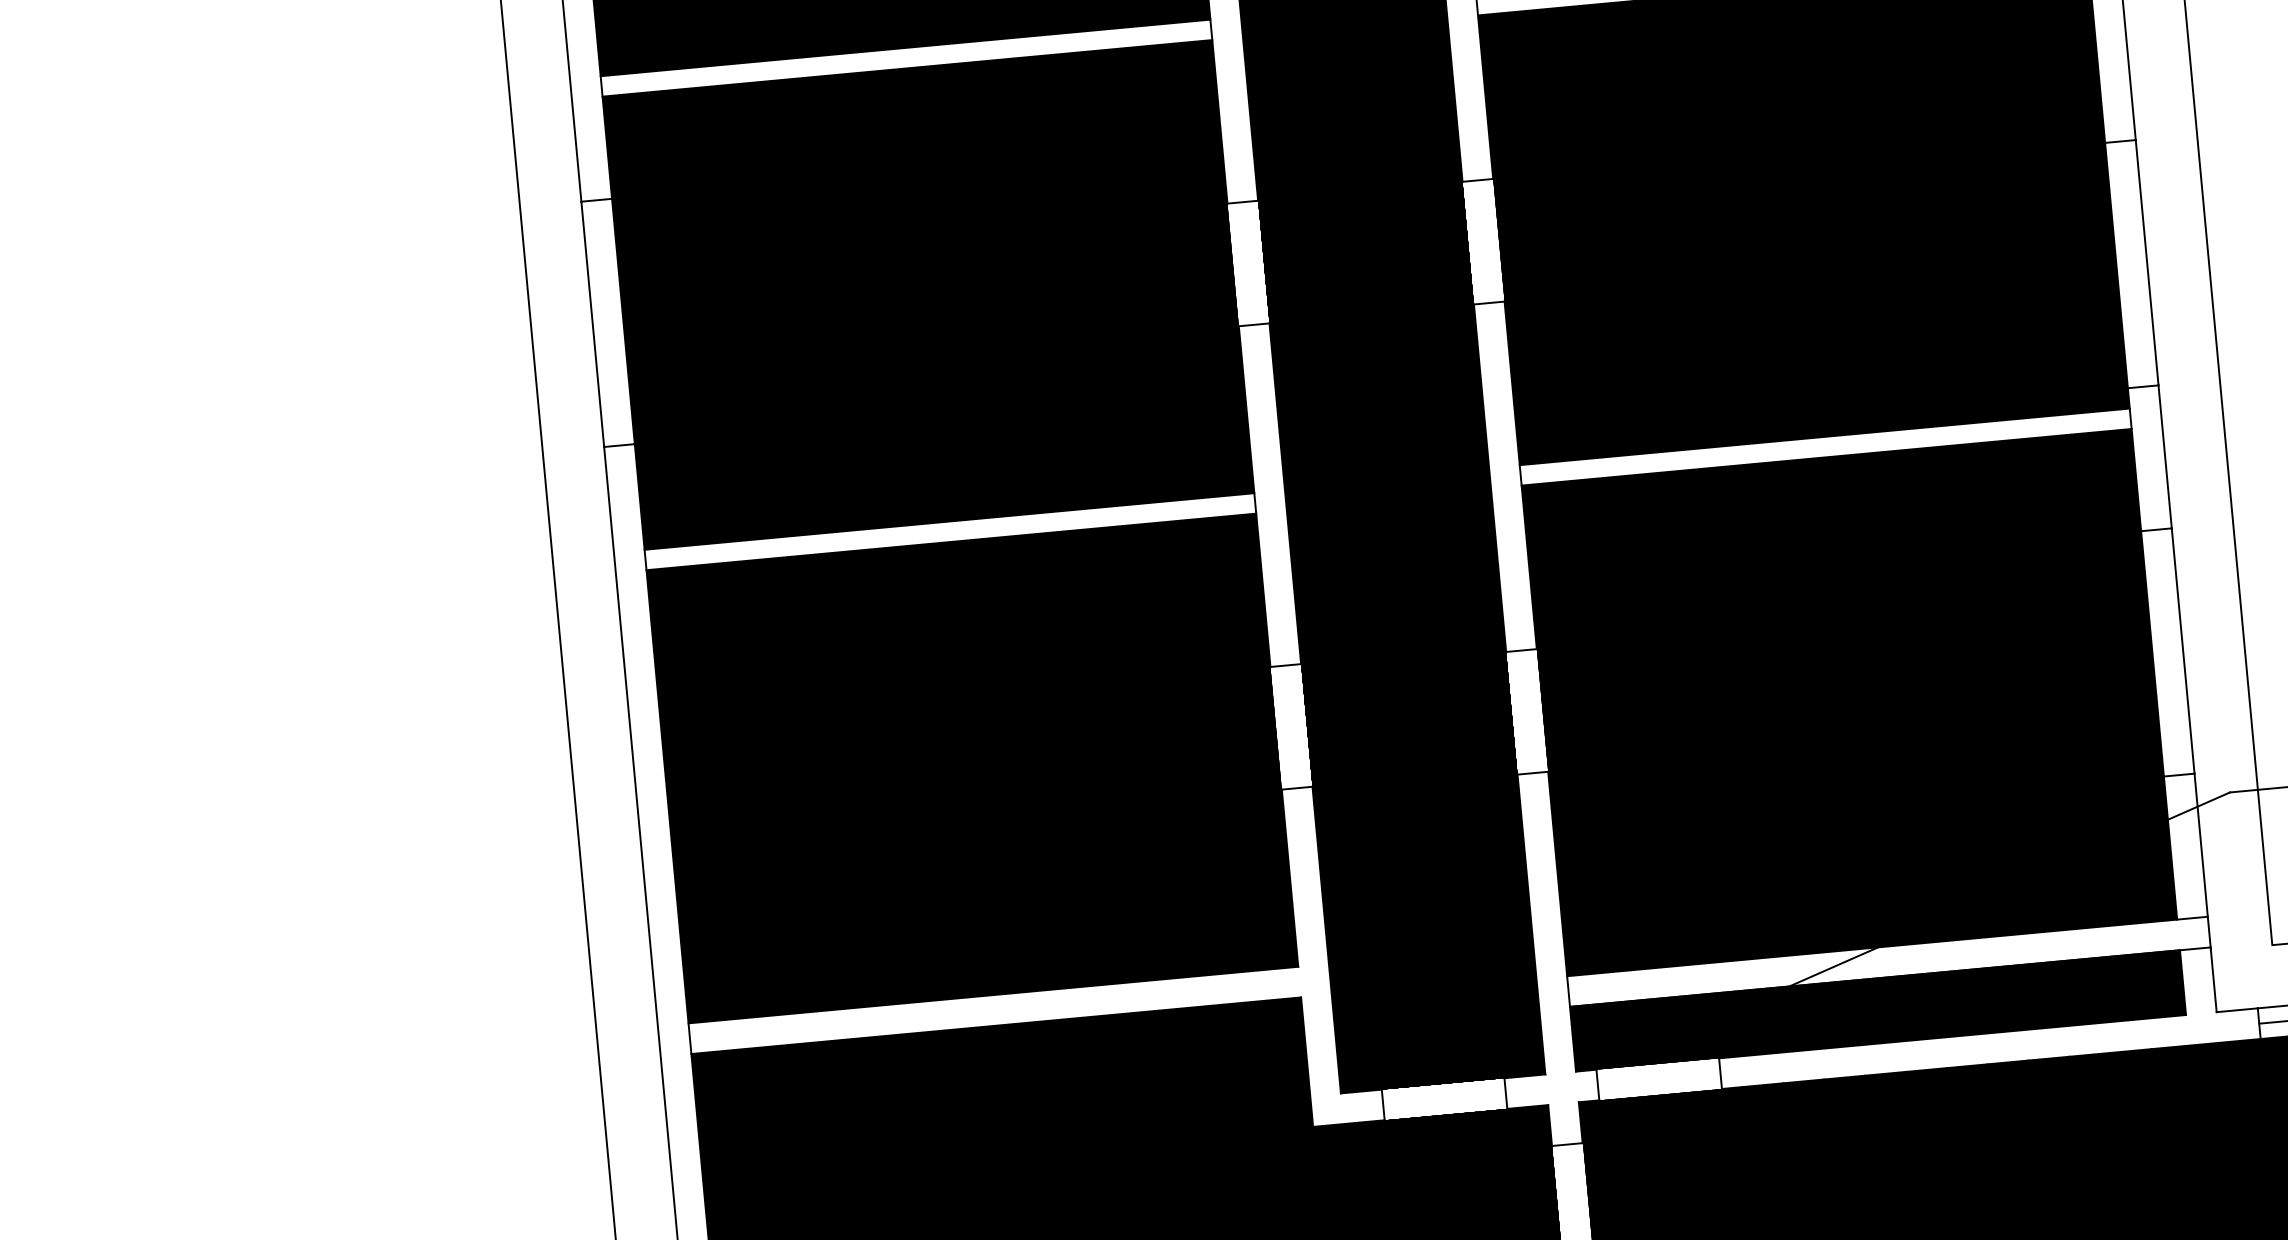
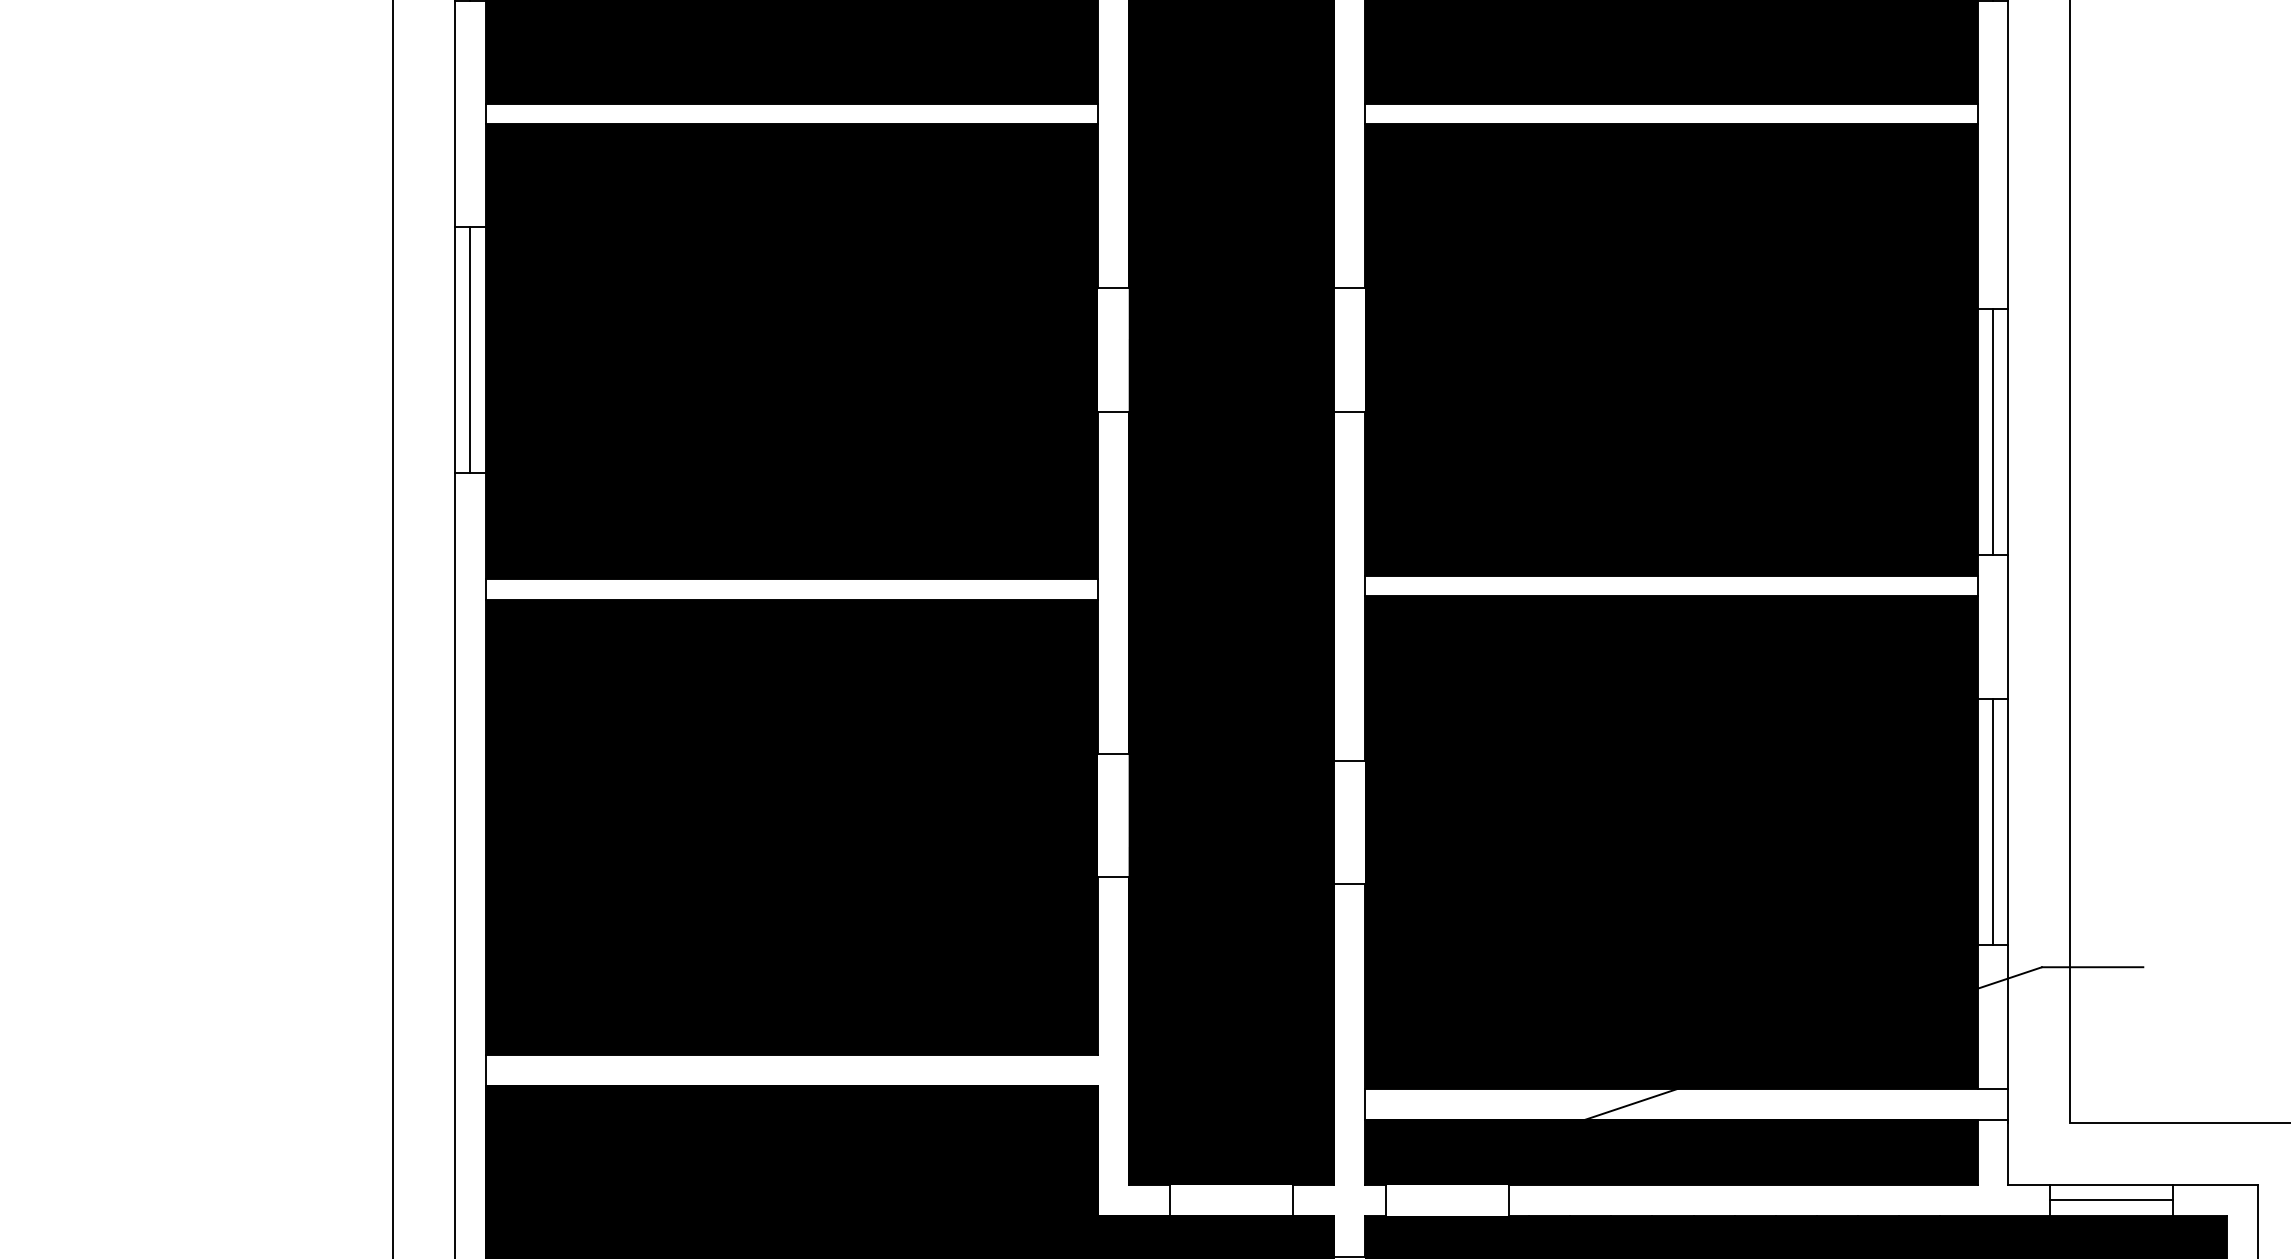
line: (2132, 264) -> (1993, 432), added
line: (608, 322) -> (470, 349), added
line: (2168, 651) -> (1993, 821), added

